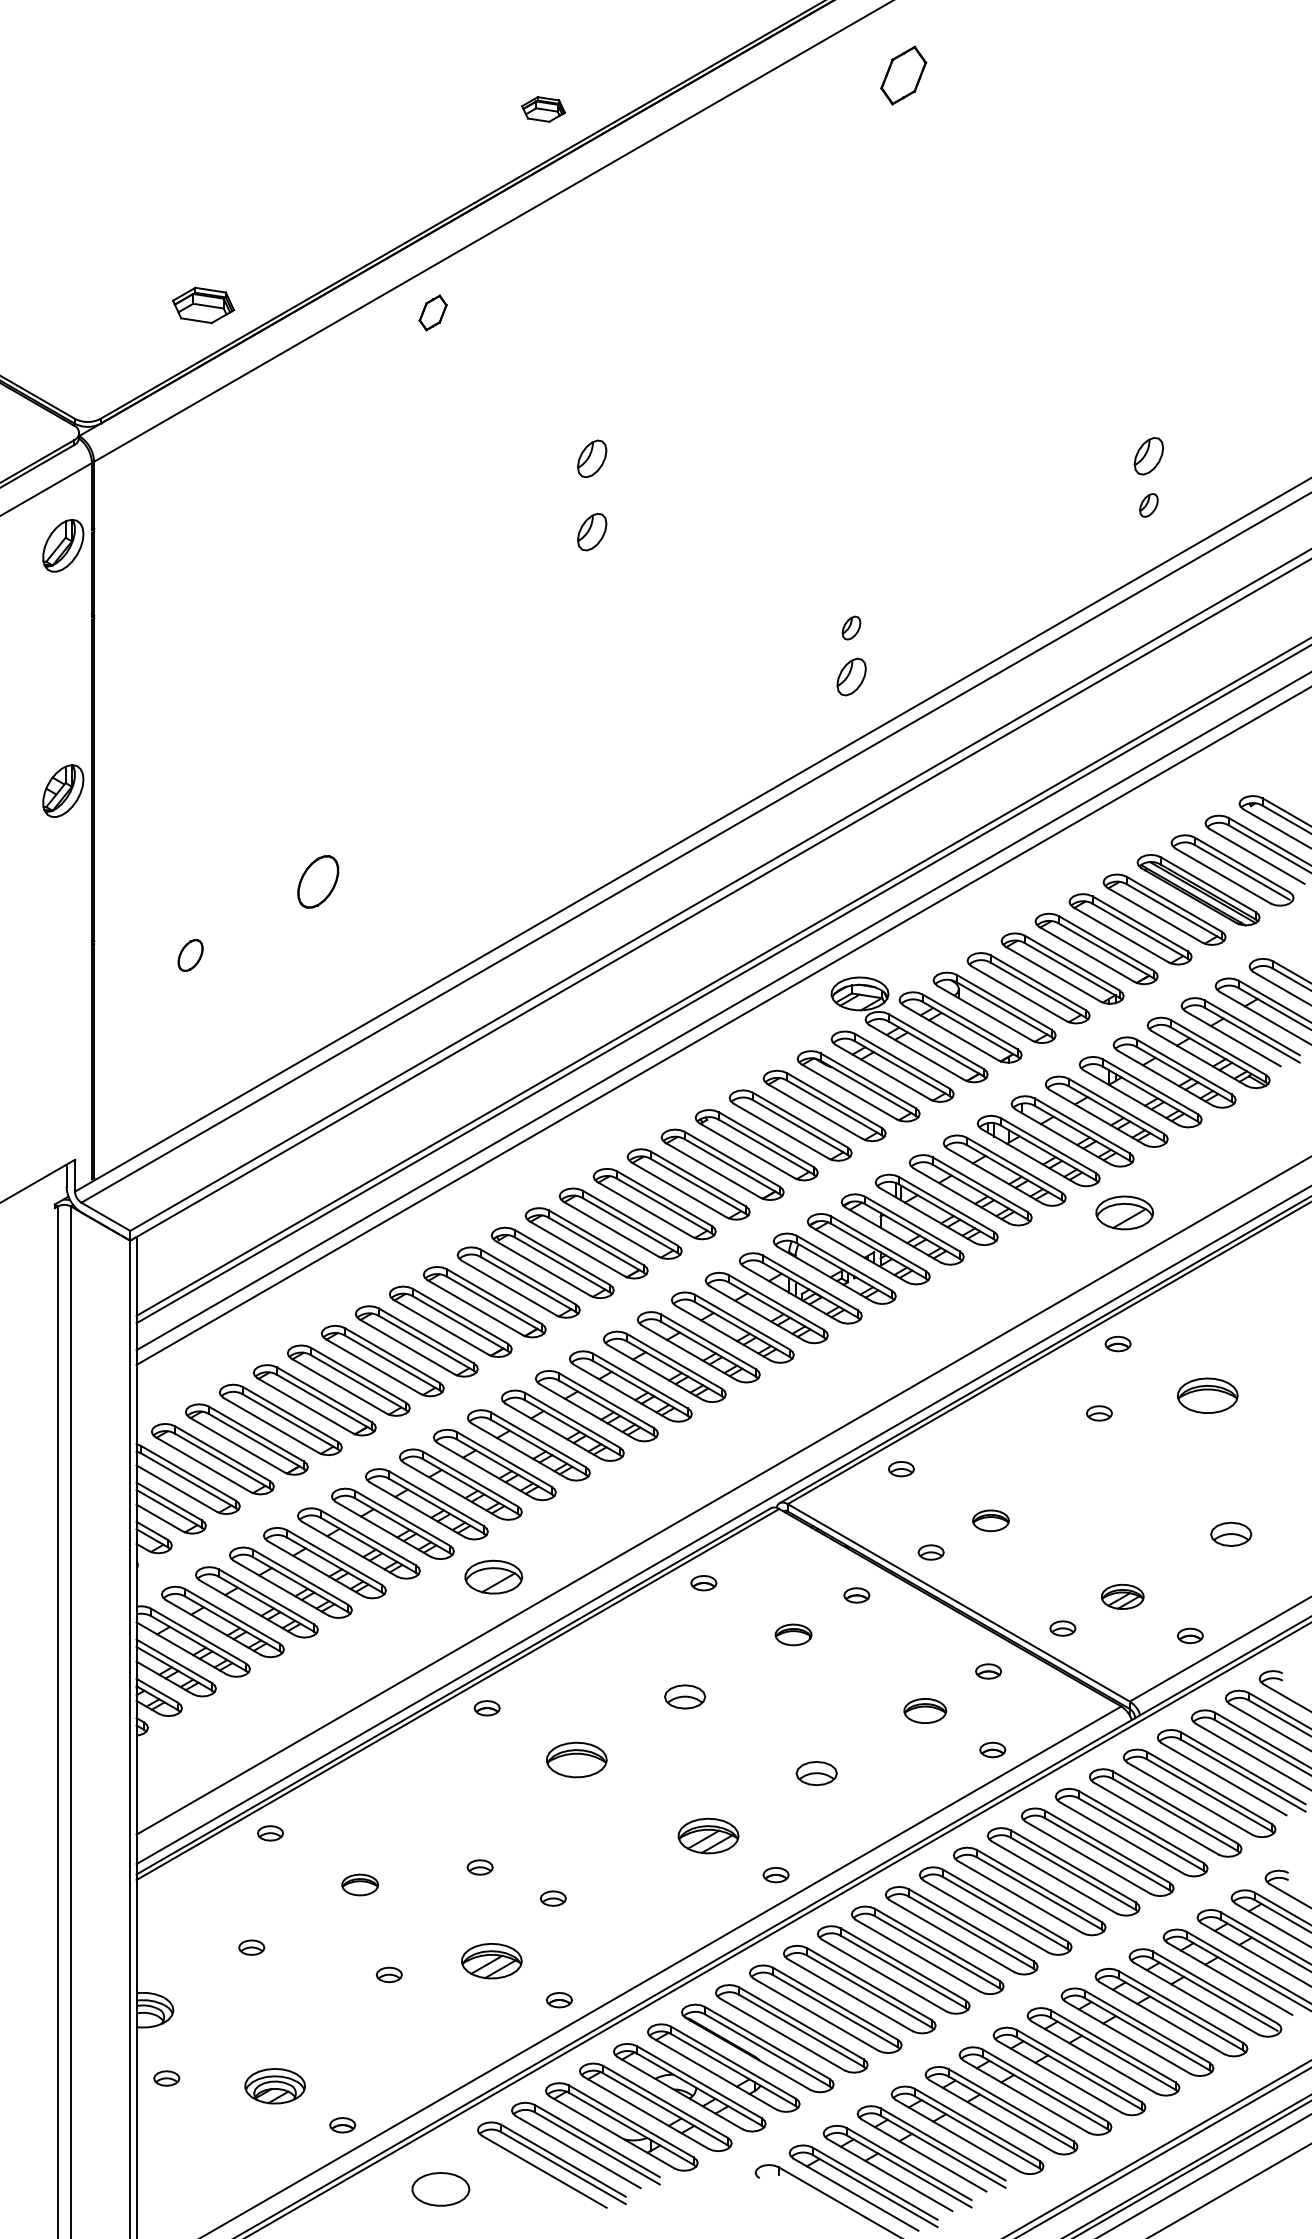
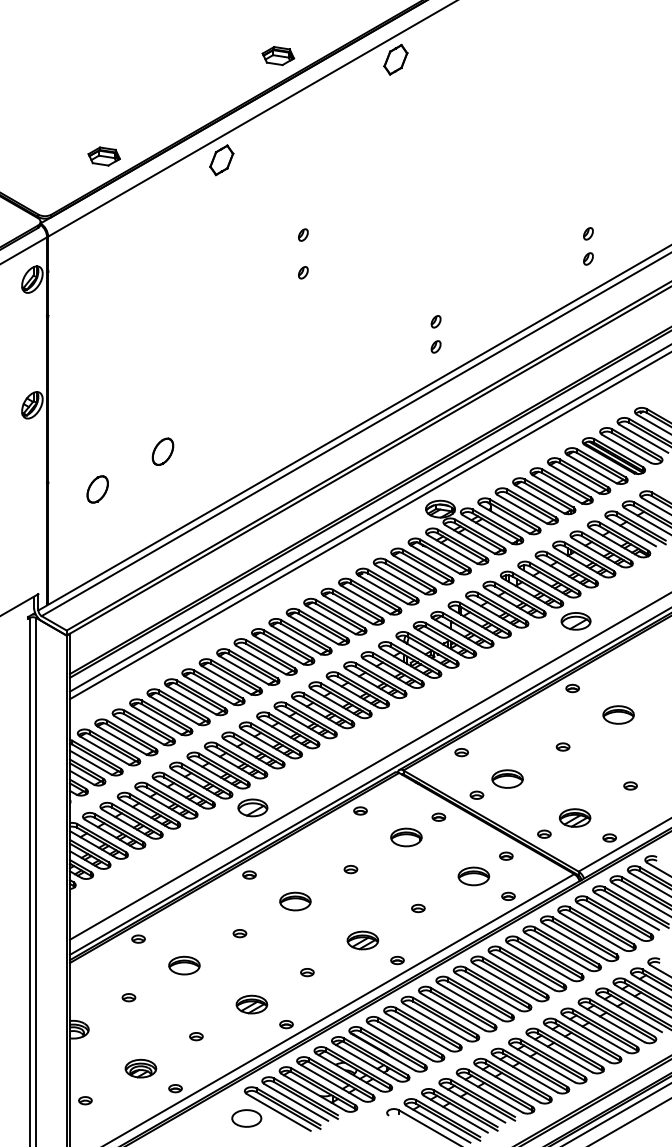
part: (902, 74) -> (395, 59), moved
part: (543, 110) -> (278, 56), size x1.43
part: (432, 313) -> (221, 160), size x1.67
part: (1148, 455) -> (588, 233), size x0.62
part: (592, 457) -> (303, 234), size x0.62
part: (592, 531) -> (303, 272), size x0.62
part: (850, 676) -> (435, 346), size x0.62
part: (190, 955) -> (97, 489), size x1.67
part: (1098, 1412) -> (562, 746), moved
part: (990, 1519) -> (507, 778), size x1.67
part: (1230, 1533) -> (630, 785), size x0.62
part: (1121, 1595) -> (574, 817), size x1.43
part: (793, 1634) -> (406, 837), size x1.67
part: (684, 1697) -> (350, 869), size x0.62
part: (924, 1711) -> (473, 876), size x1.43
part: (817, 1773) -> (418, 908), size x0.62
part: (479, 1867) -> (239, 933), moved
part: (360, 1884) -> (184, 965), size x1.67
part: (553, 1898) -> (307, 972), moved
part: (389, 1974) -> (196, 1036), moved
part: (166, 2078) -> (85, 1100), moved
part: (440, 2189) -> (246, 1118), moved

